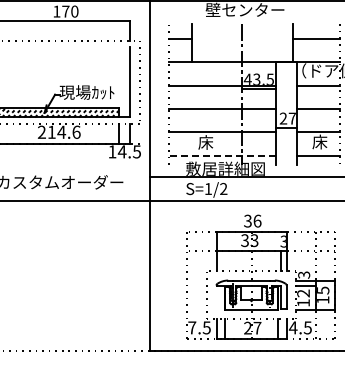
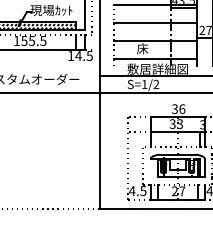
text: (58, 131) -> (29, 40), 214.6 -> 155.5
line: (222, 155) -> (155, 58), dashed -> solid
text: (191, 327) -> (131, 190), 7.5 -> 4.5

